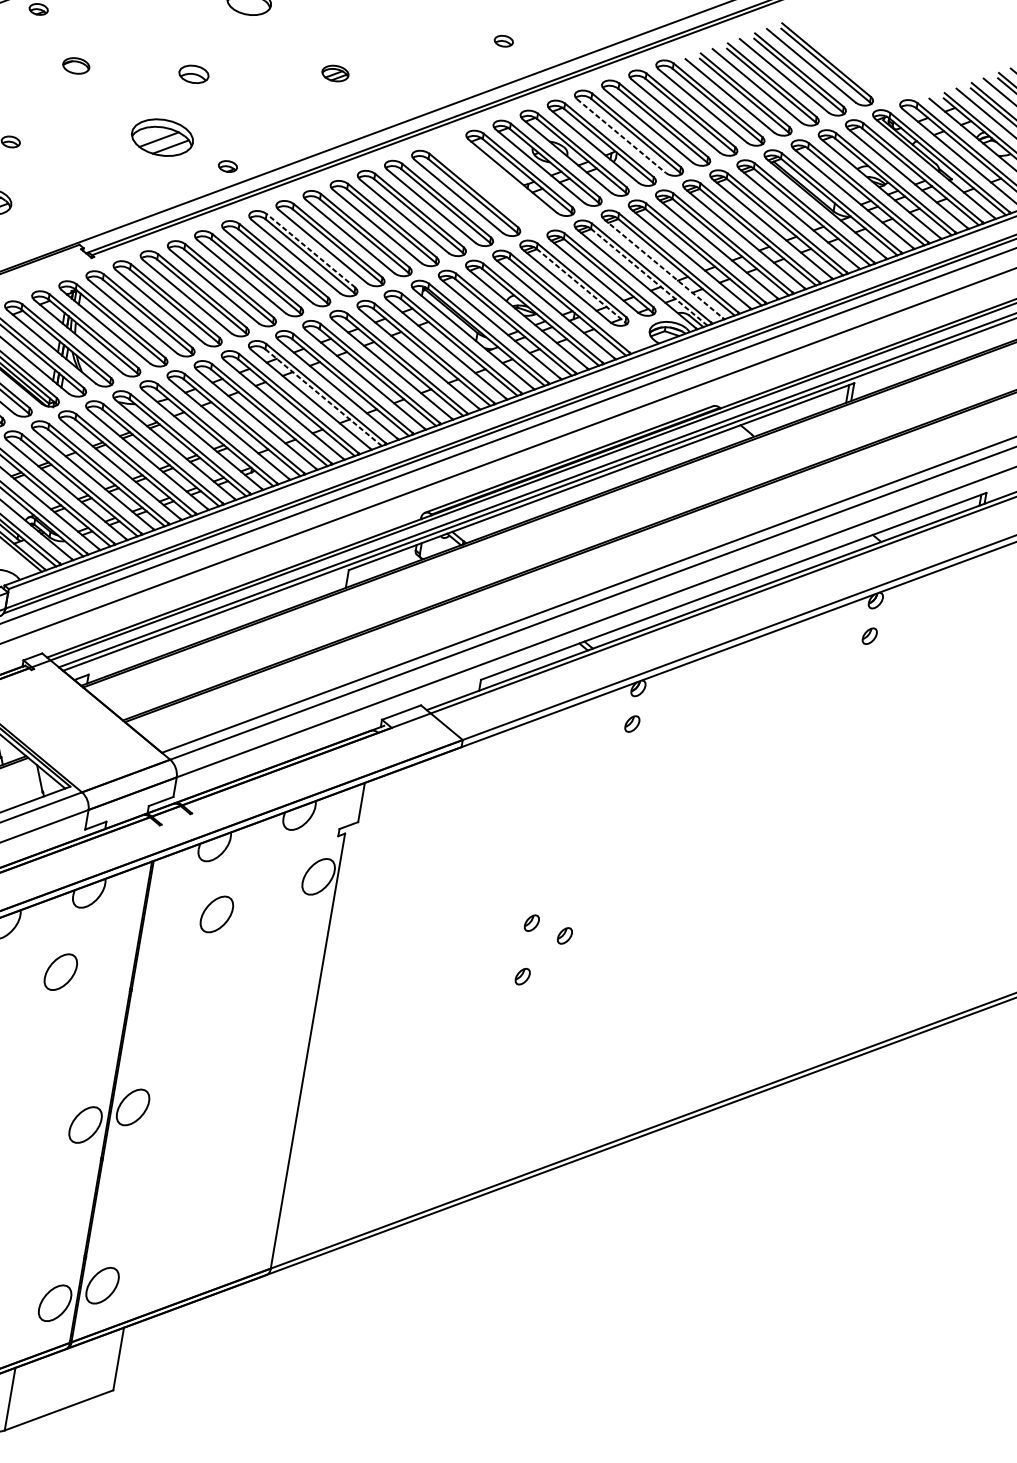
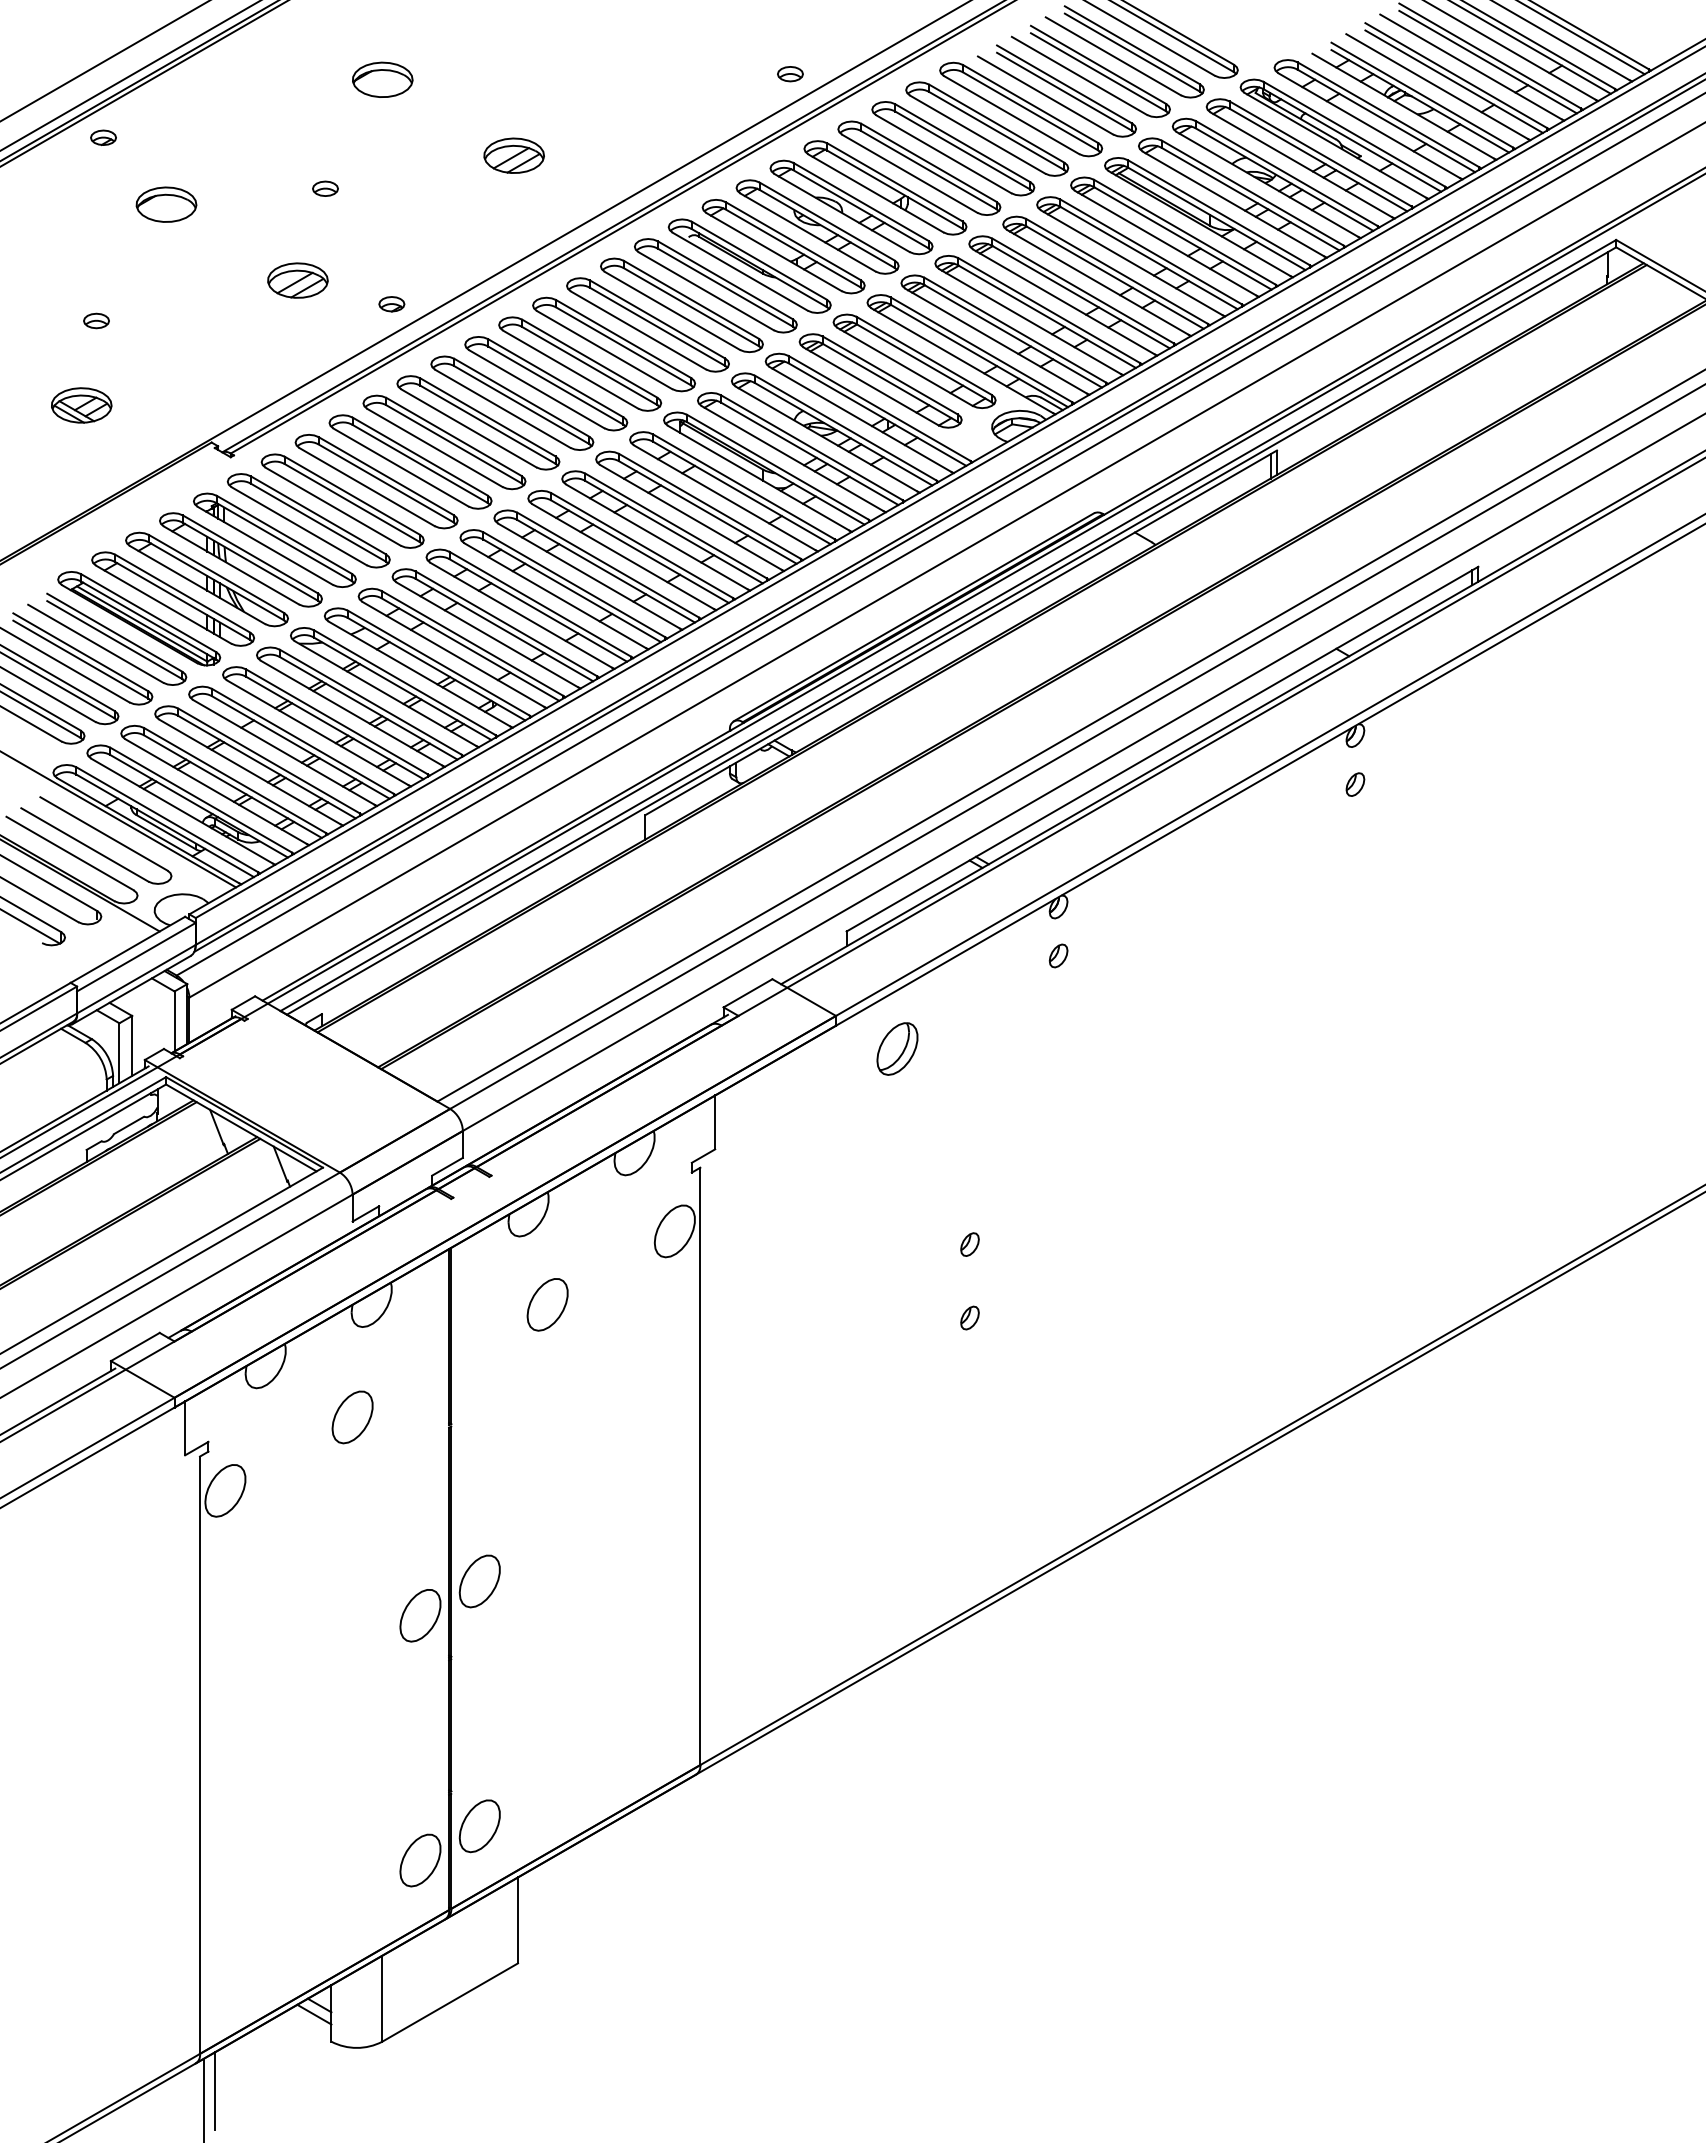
part: (503, 41) -> (790, 74), moved
part: (76, 65) -> (166, 204), size x1.67
part: (335, 73) -> (513, 155), size x1.67
part: (194, 74) -> (325, 188), size x0.62
line: (621, 136) -> (910, 174), dashed -> solid
part: (162, 137) -> (297, 280), size x0.71
part: (493, 182) -> (749, 265), added
line: (310, 250) -> (521, 397), dashed -> solid
line: (663, 268) -> (996, 341), dashed -> solid
line: (649, 276) -> (979, 355), dashed -> solid
line: (581, 286) -> (890, 383), dashed -> solid
line: (323, 397) -> (572, 590), dashed -> solid
part: (503, 771) -> (897, 1048), added
part: (564, 935) -> (1016, 1253), removed

